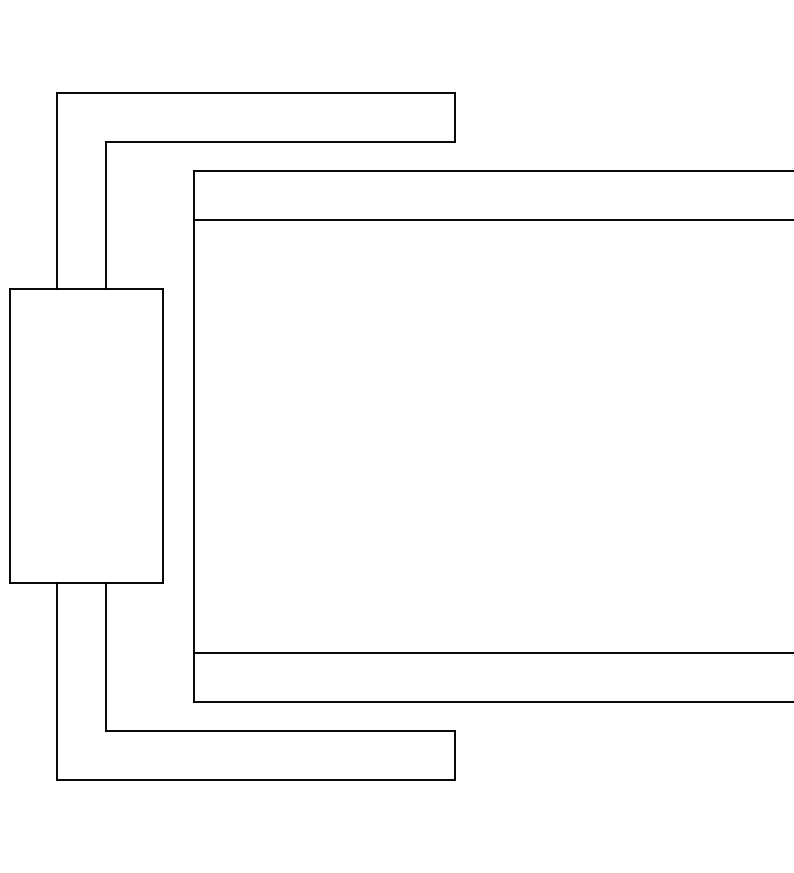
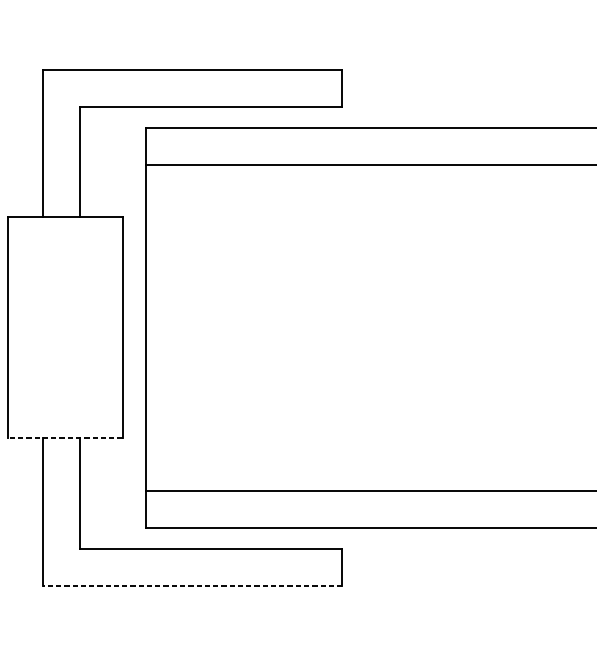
line: (86, 583) -> (65, 438), solid -> dashed
line: (256, 779) -> (192, 585), solid -> dashed

